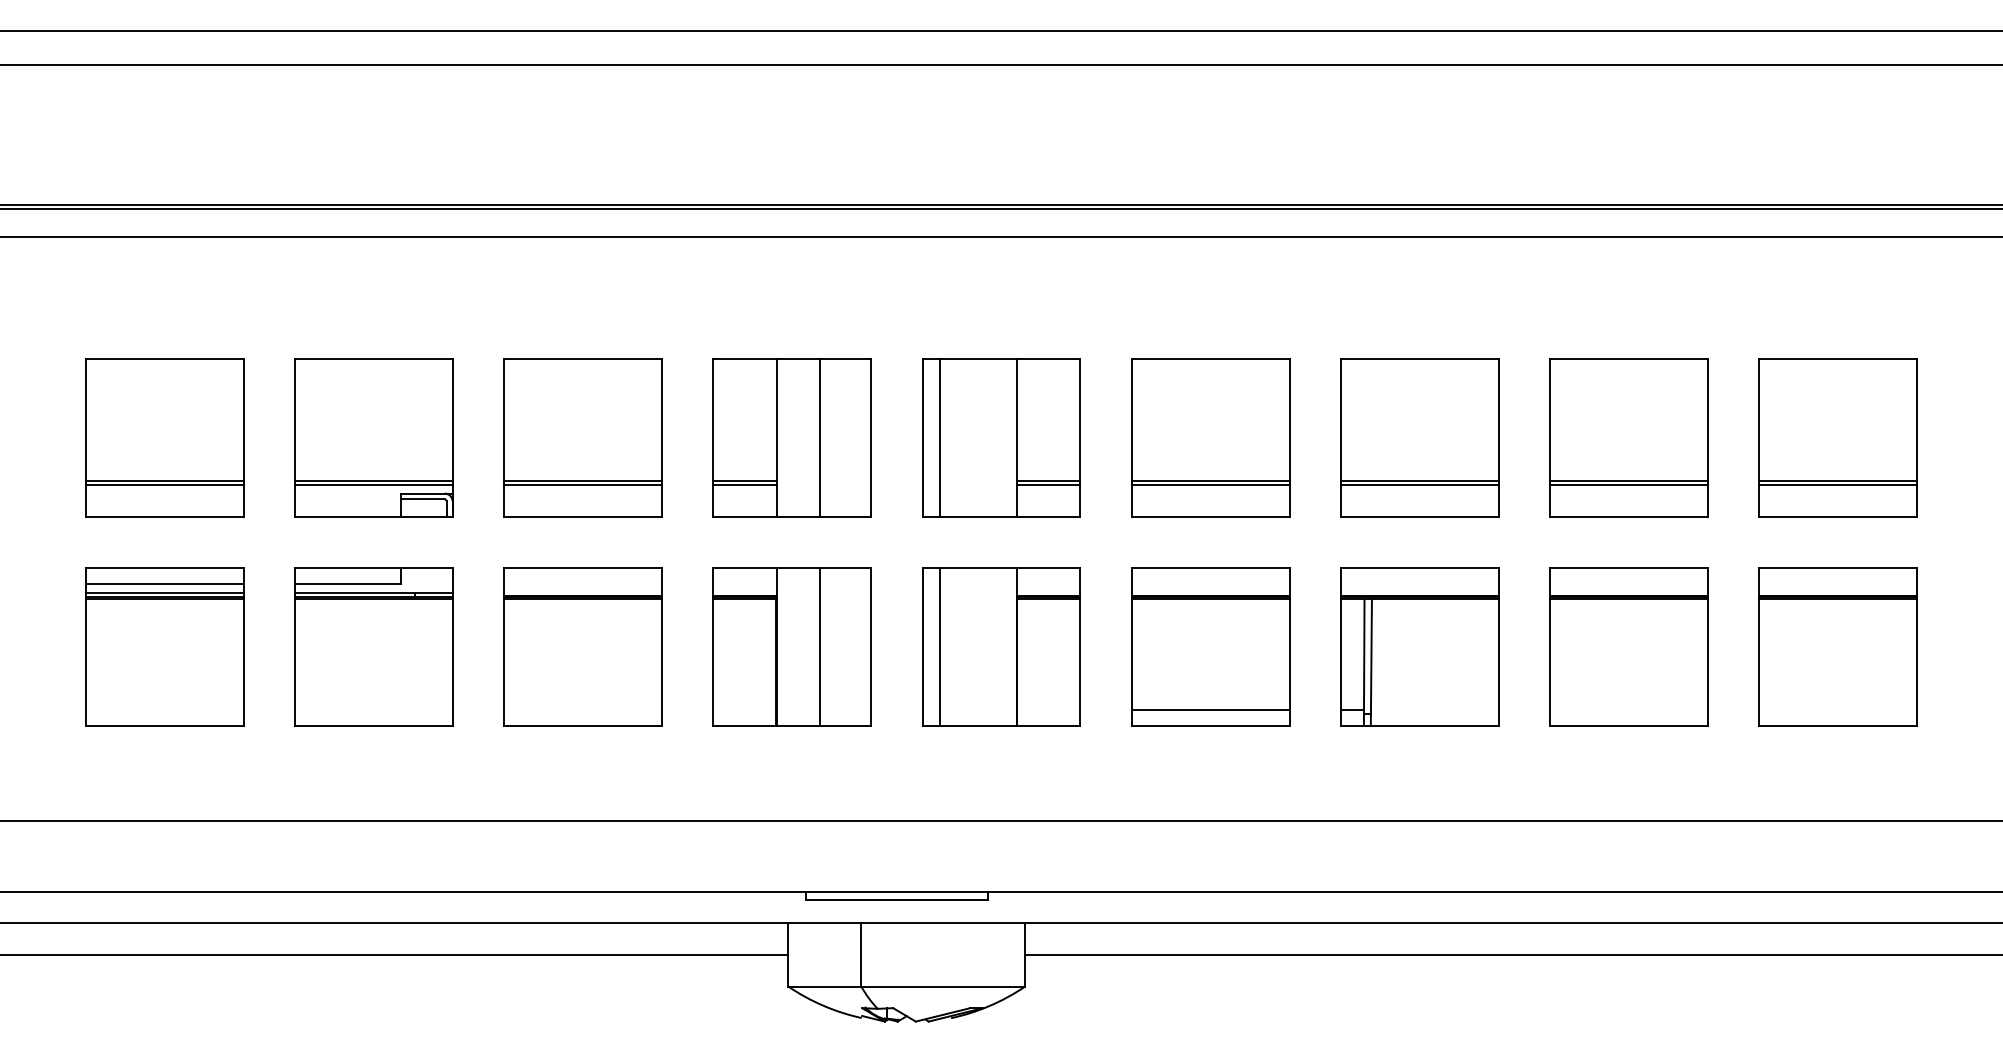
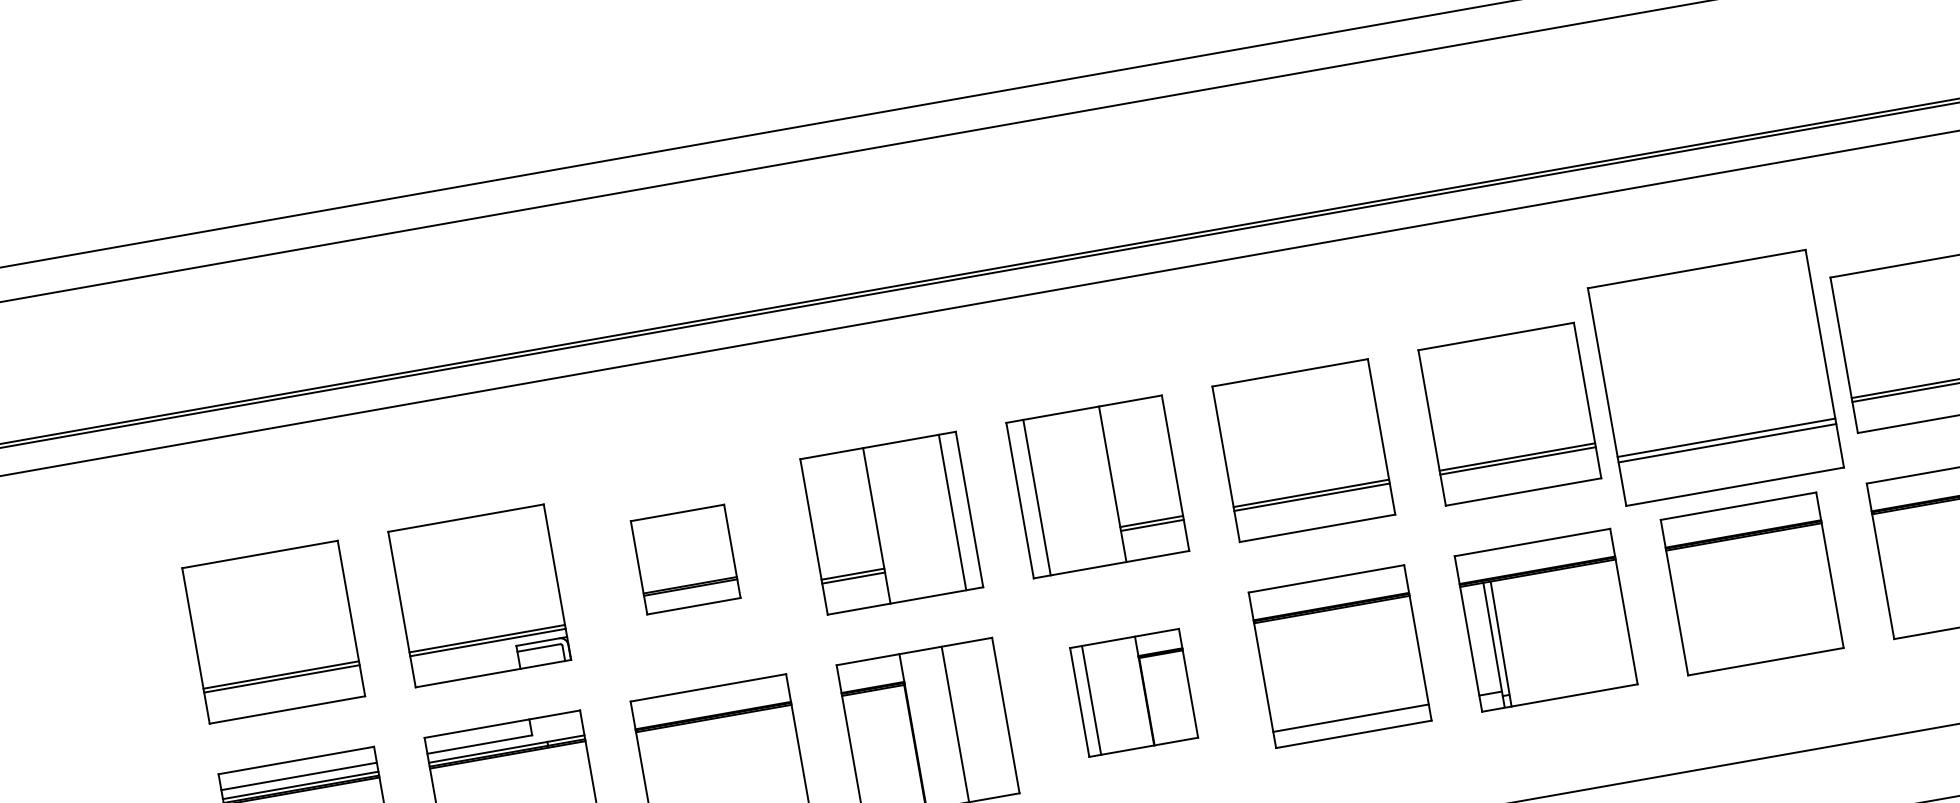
part: (582, 437) -> (685, 559), size x0.6
line: (820, 437) -> (952, 512), moved
part: (1628, 437) -> (1715, 377), size x1.4
part: (1001, 646) -> (1134, 692), size x0.7

